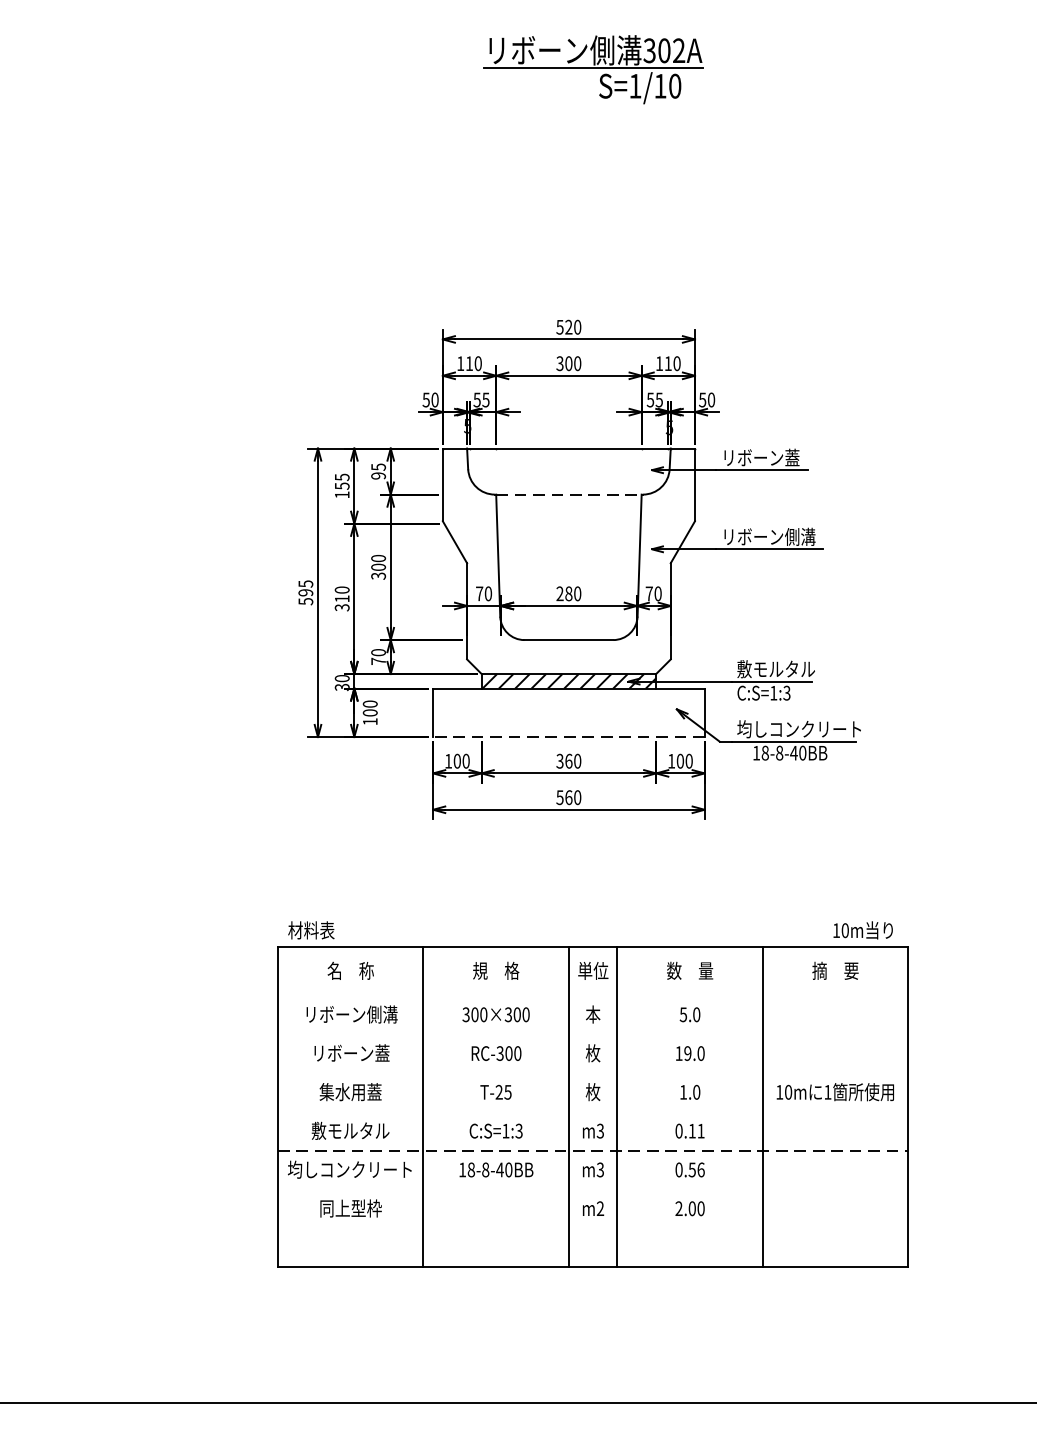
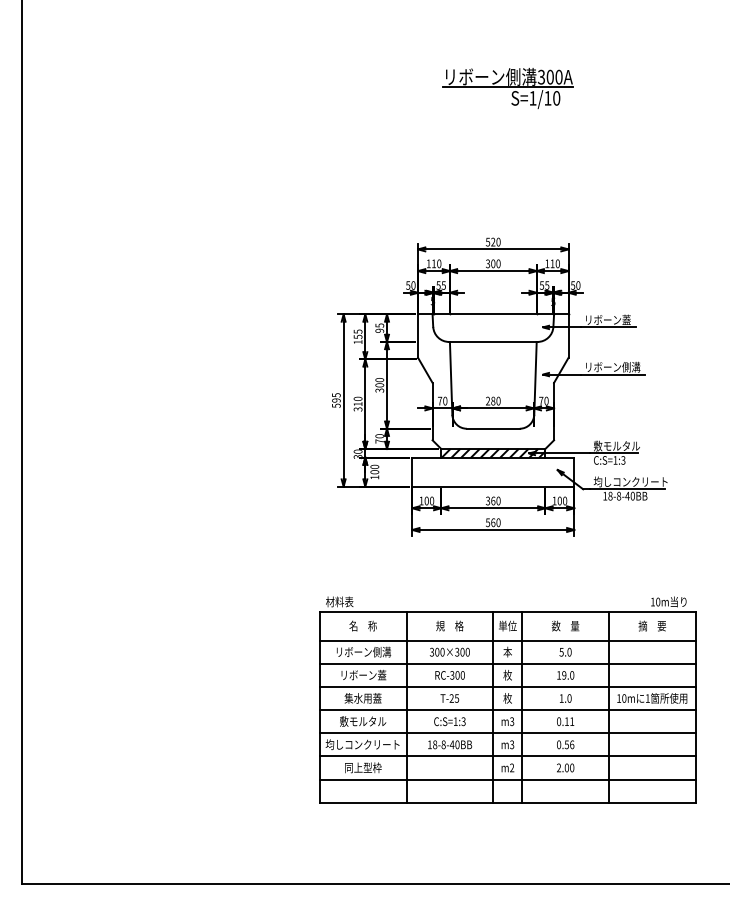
text: (678, 51) -> (558, 77), 302A -> 300A
line: (569, 493) -> (493, 341), dashed -> solid
line: (569, 736) -> (493, 486), dashed -> solid
line: (592, 995) -> (507, 640), added
line: (592, 1033) -> (507, 663), added
line: (592, 1072) -> (507, 686), added
line: (592, 1112) -> (507, 710), added
line: (594, 1150) -> (508, 733), dashed -> solid
line: (592, 1189) -> (507, 756), added
line: (592, 1228) -> (507, 779), added

